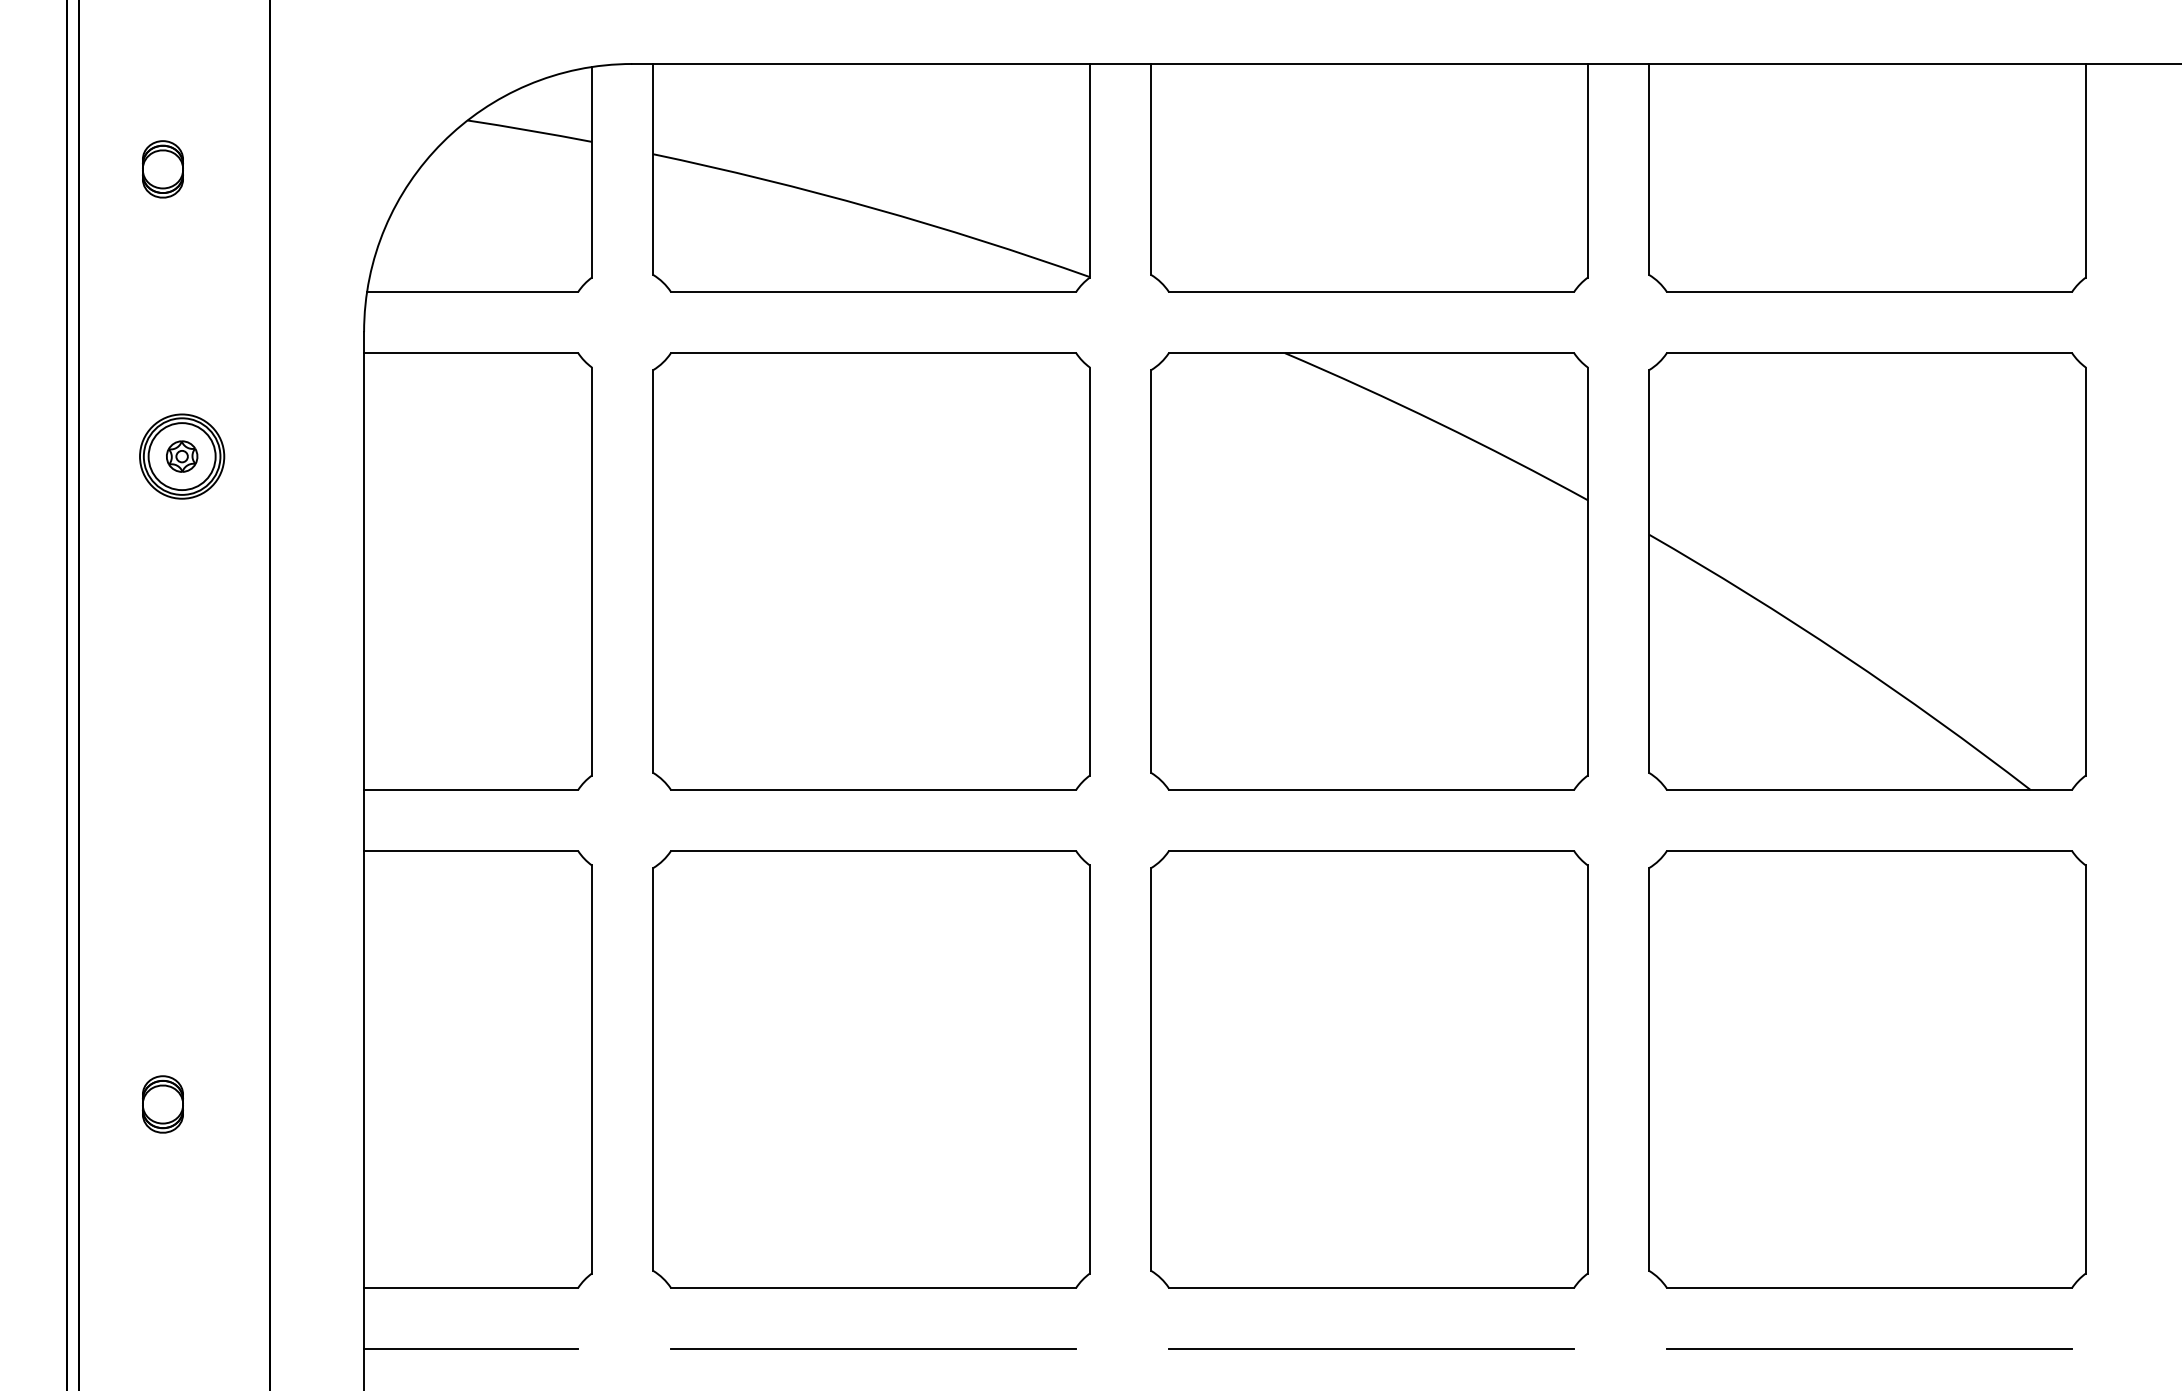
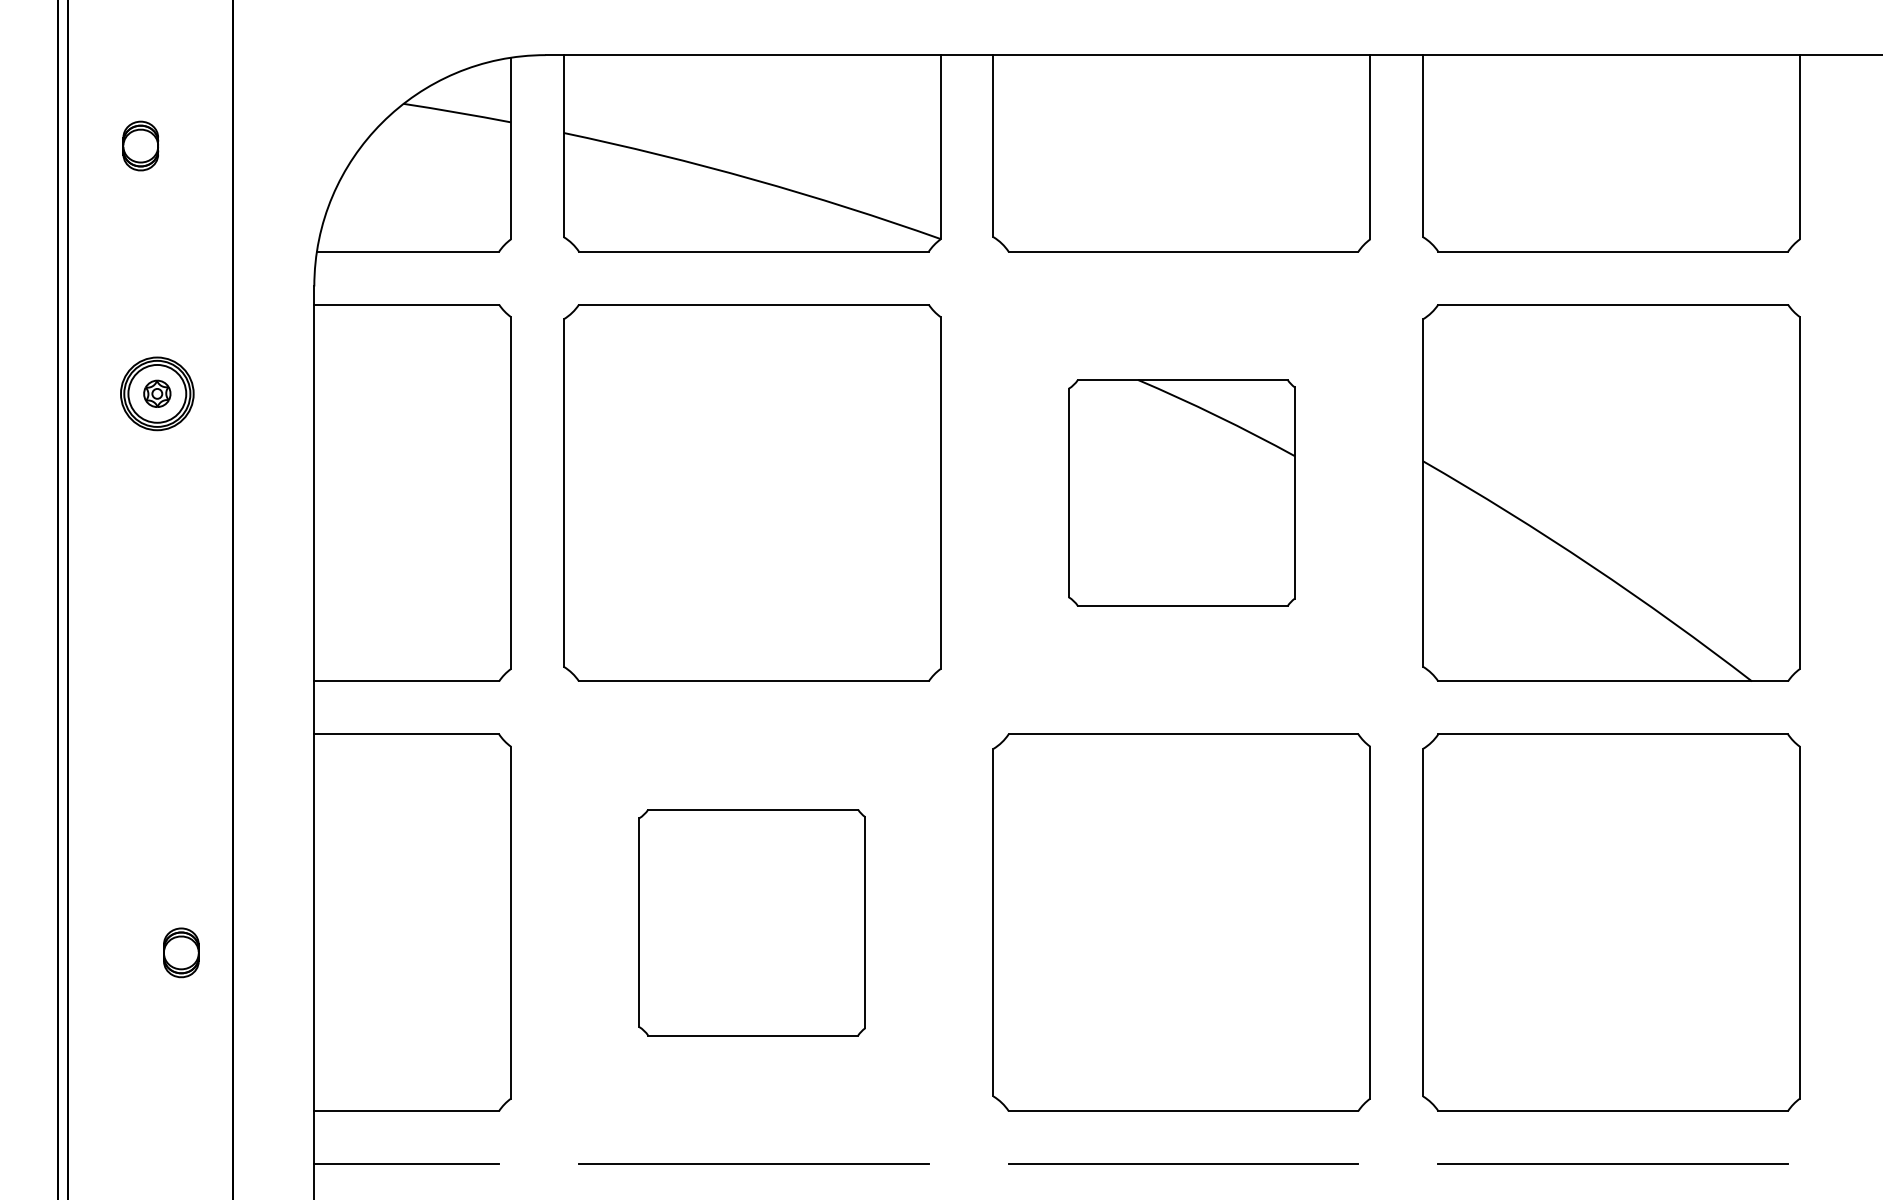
part: (1369, 571) -> (1181, 493), size x0.6
part: (871, 1069) -> (752, 922), size x0.6
part: (162, 1104) -> (180, 952), moved

